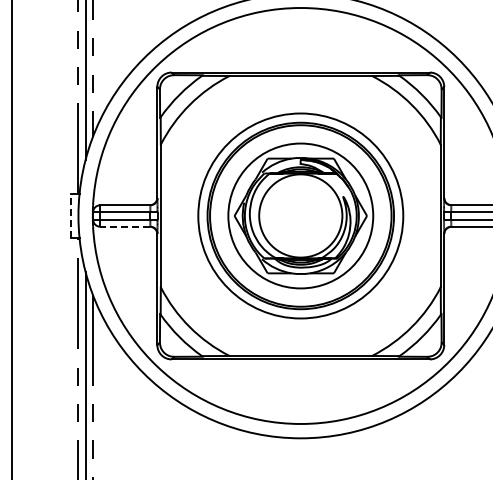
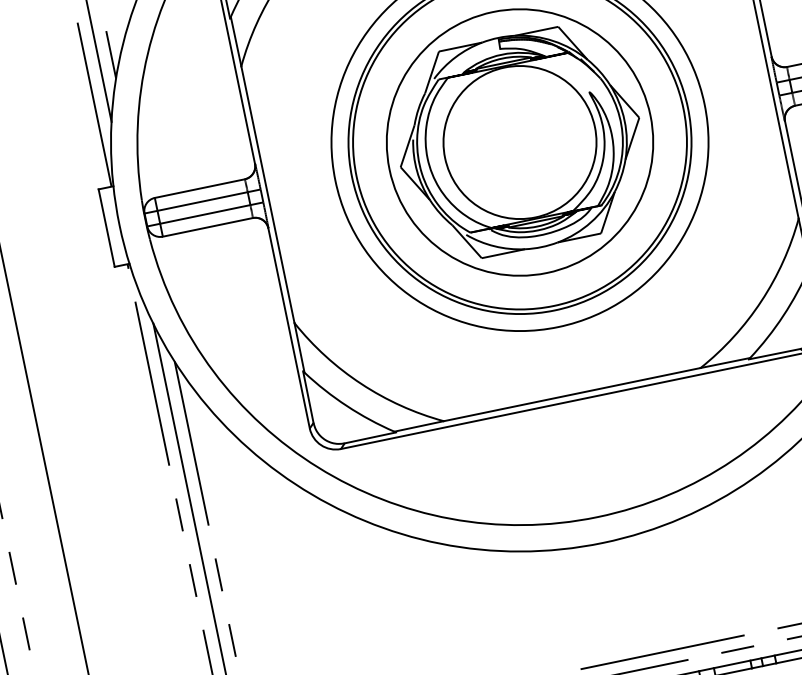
line: (71, 216) -> (107, 228), dashed -> solid
line: (125, 226) -> (208, 226), dashed -> solid

